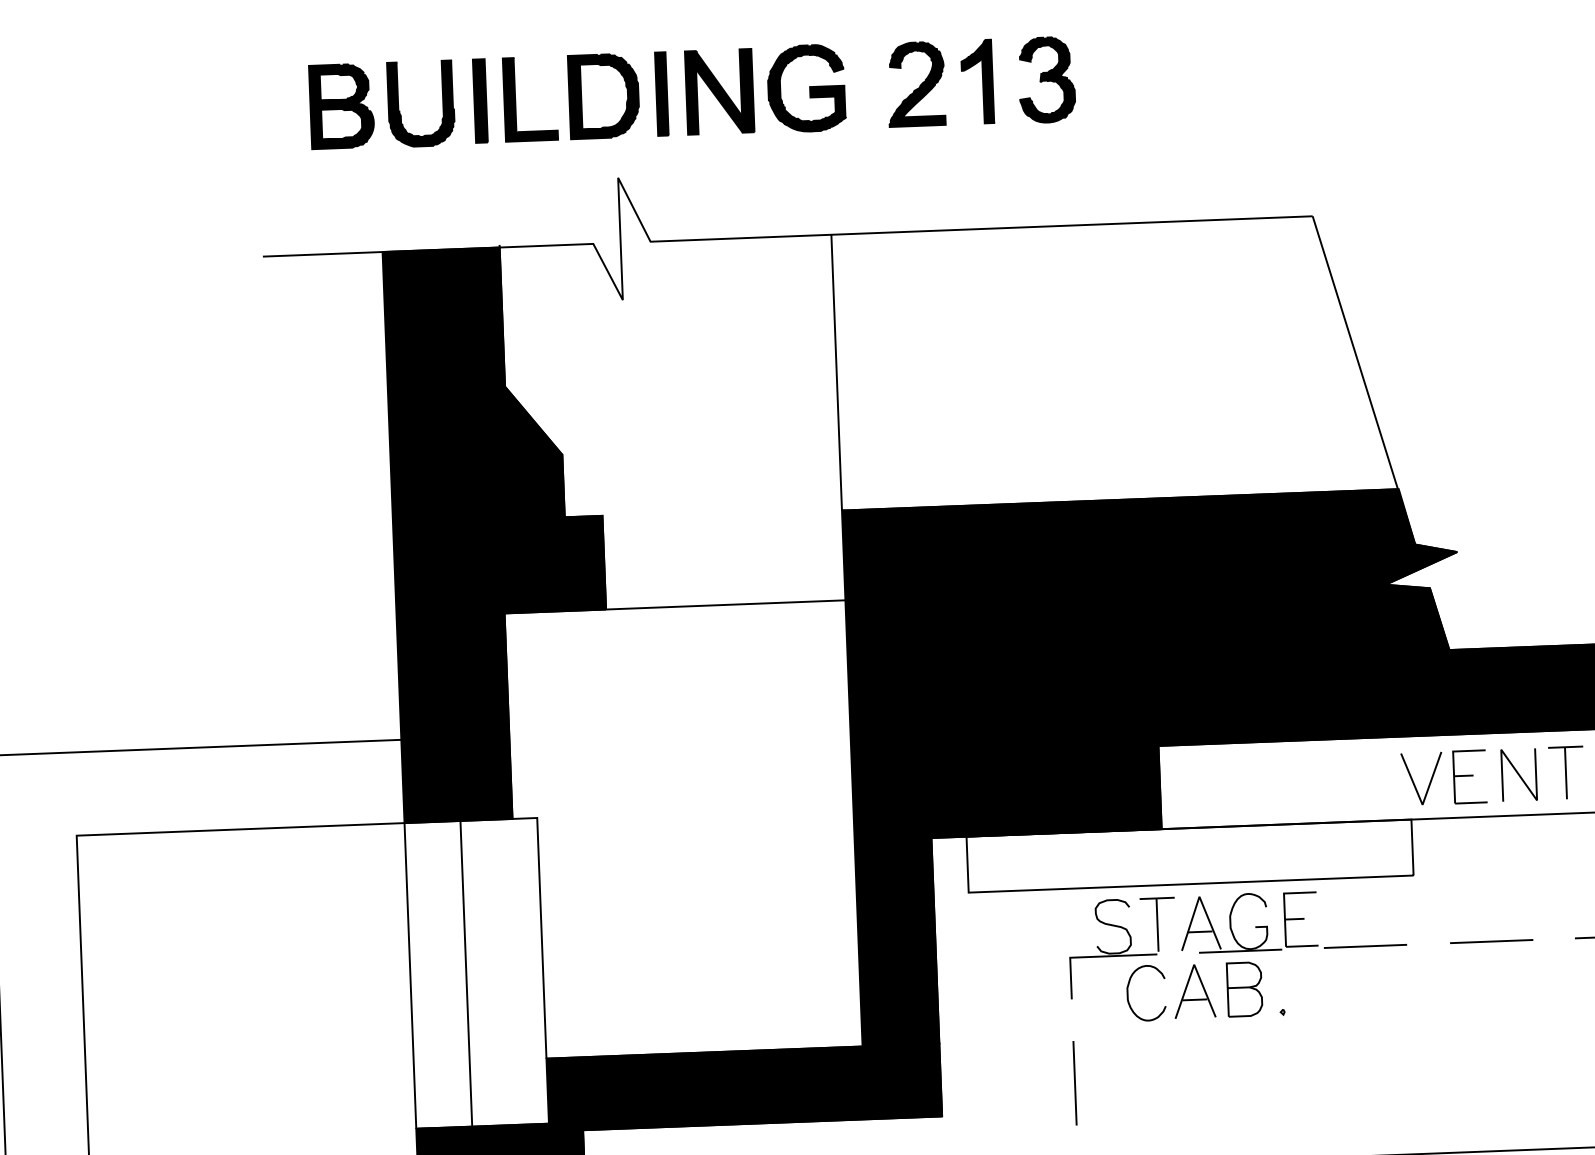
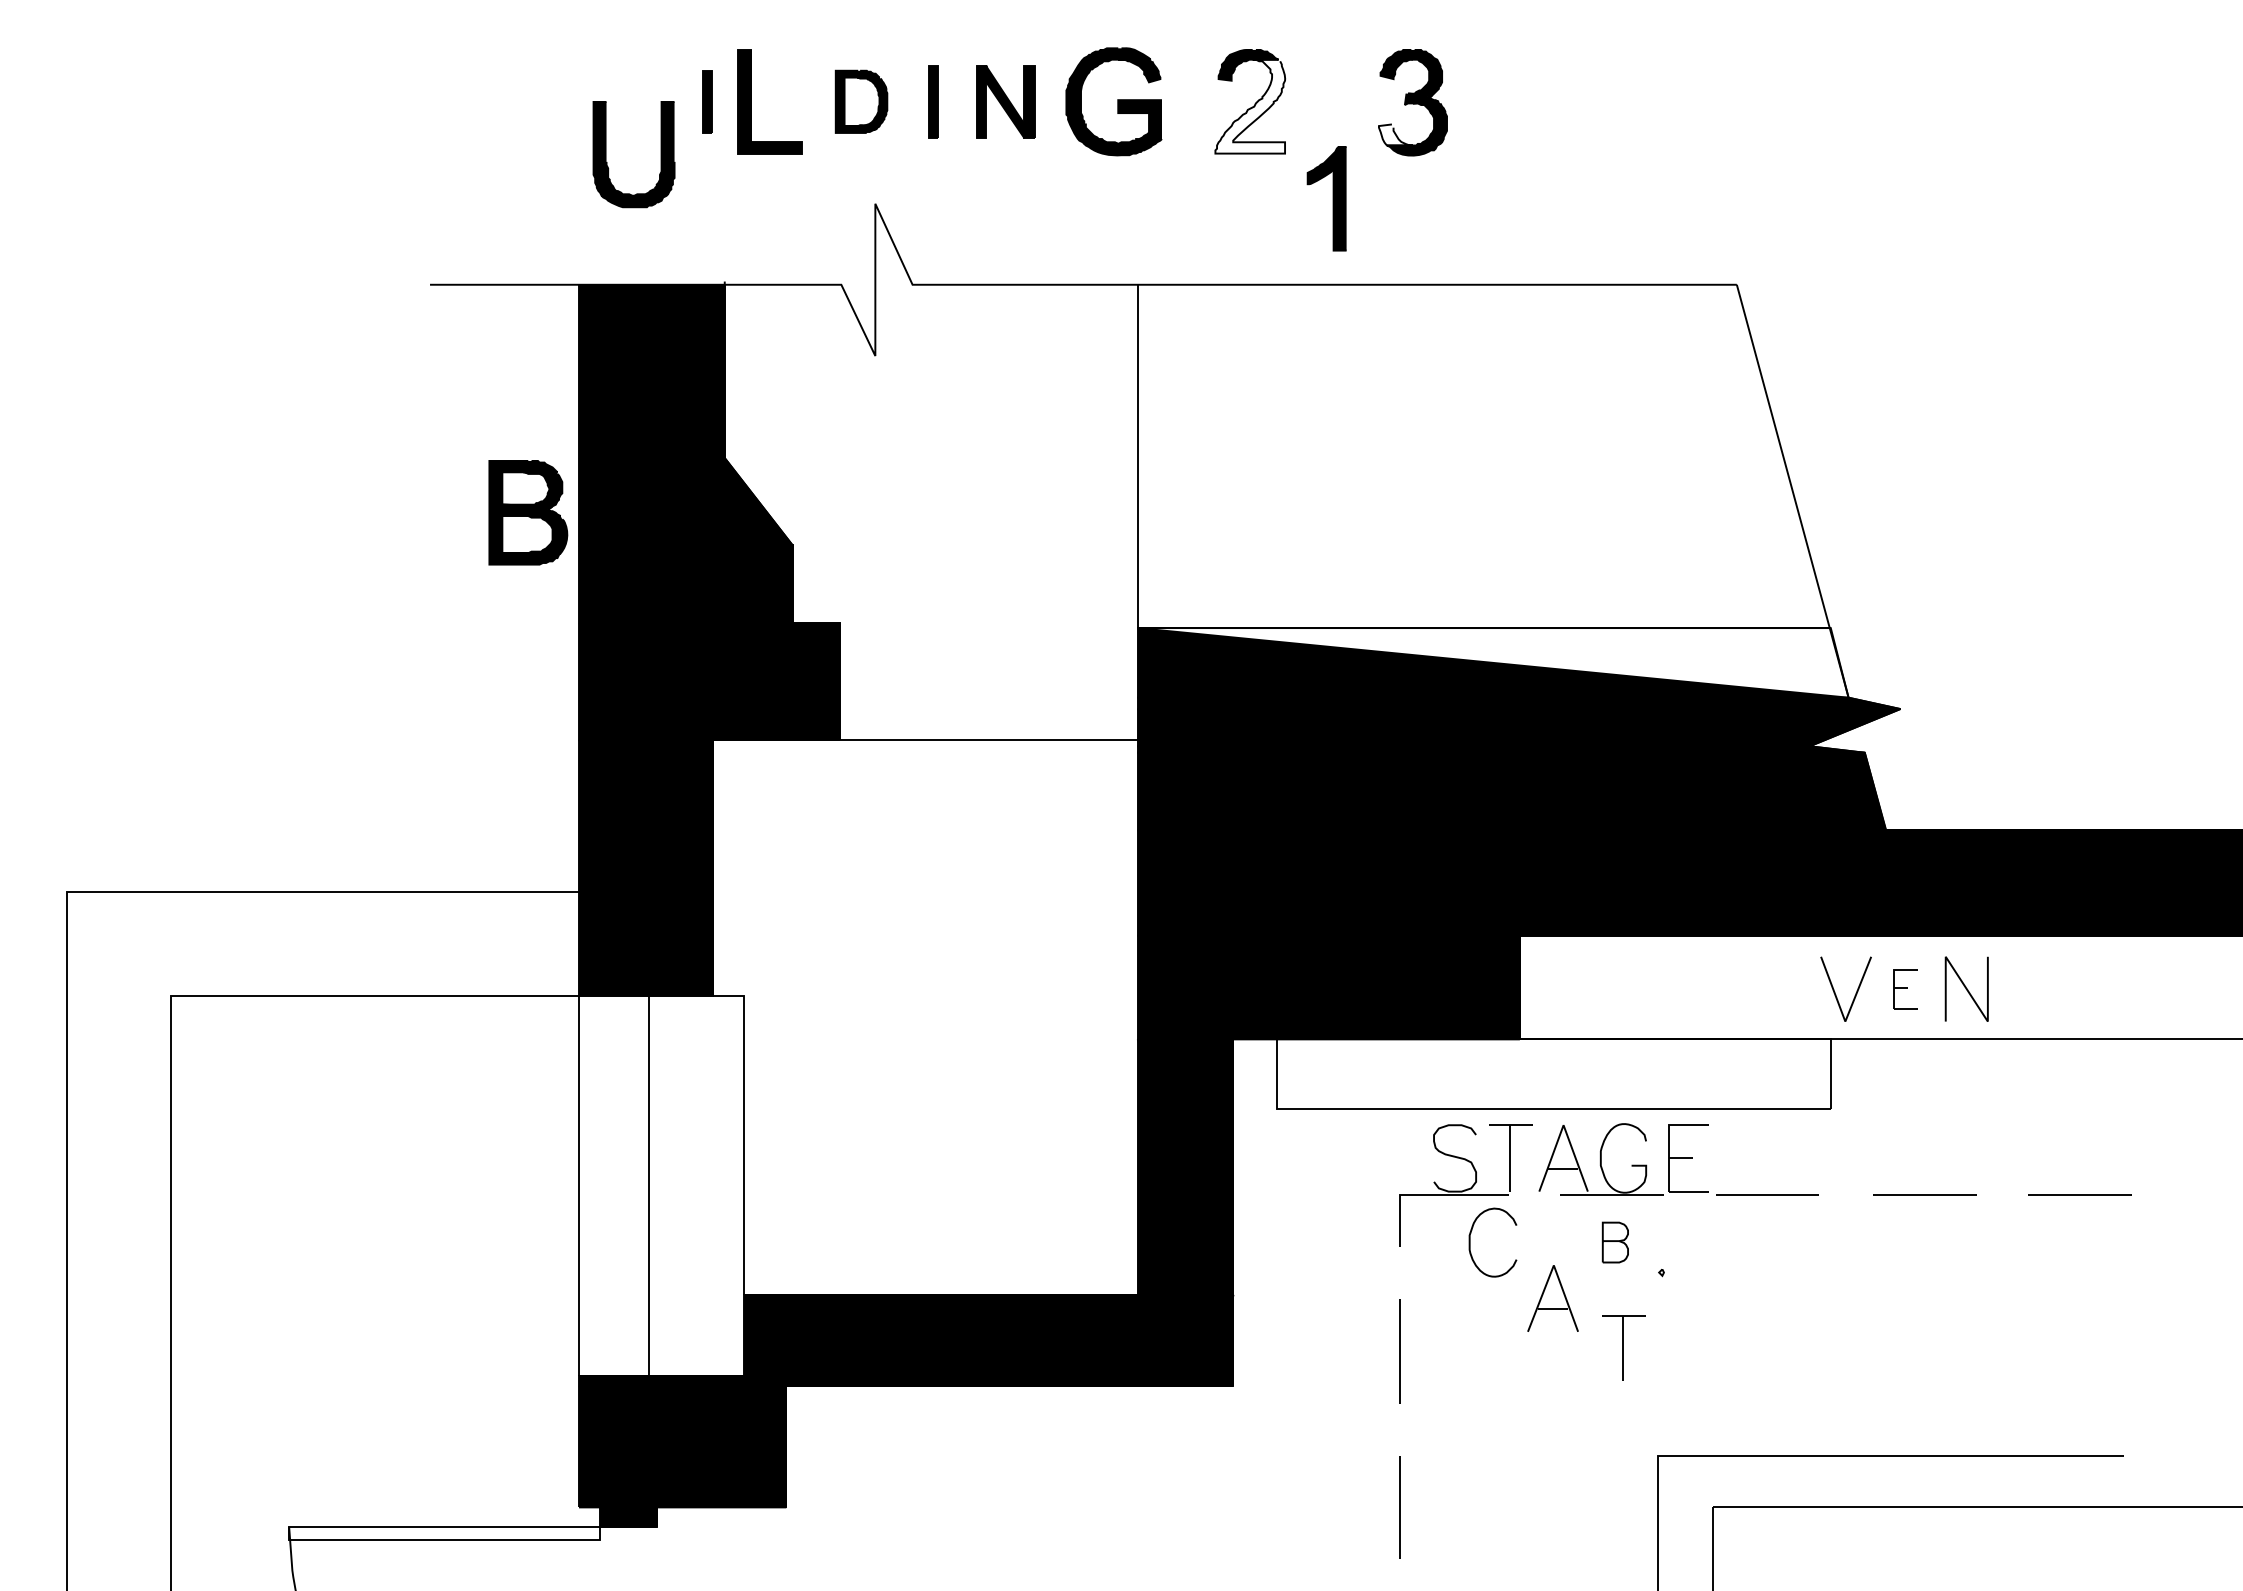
part: (977, 81) -> (1326, 198), moved
fill: (916, 88) -> (1250, 106), removed
part: (719, 91) -> (1005, 101), size x0.7
part: (661, 93) -> (933, 101), size x0.7
part: (603, 96) -> (861, 101), size x0.6
part: (480, 100) -> (707, 101), size x0.6
part: (399, 104) -> (606, 154), moved
part: (341, 106) -> (528, 512), moved
fill: (1033, 106) -> (1395, 134), removed
fill: (1128, 527) -> (1492, 662), removed
part: (1566, 772) -> (1623, 1347), moved
part: (1469, 777) -> (1905, 989), size x0.6
part: (1244, 989) -> (1615, 1242), size x0.6
part: (1194, 991) -> (1552, 1298), moved

